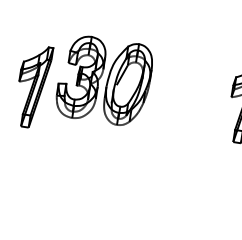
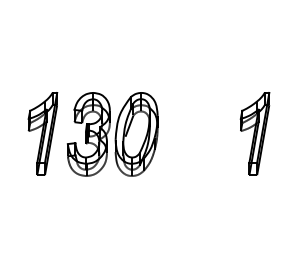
part: (32, 86) -> (42, 133), moved

